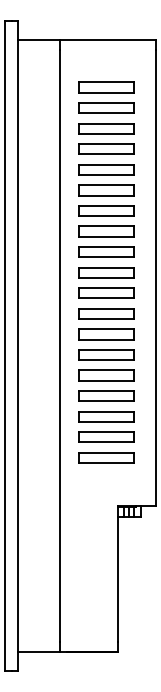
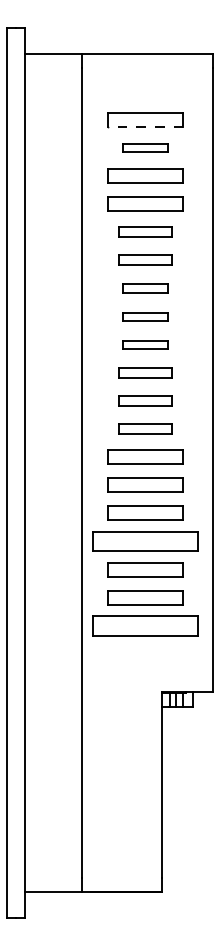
line: (106, 92) -> (145, 126), solid -> dashed
part: (106, 107) -> (145, 147), size x0.6
part: (106, 169) -> (145, 231), size x0.7
part: (106, 189) -> (145, 259), size x0.7
part: (106, 210) -> (145, 288), size x0.6
part: (106, 231) -> (145, 316), size x0.6
part: (106, 251) -> (145, 344), size x0.6
part: (106, 272) -> (145, 372), size x0.7
part: (106, 292) -> (145, 400), size x0.7
part: (106, 313) -> (145, 428), size x0.7
part: (106, 396) -> (145, 541), size x1.4
part: (106, 457) -> (145, 625), size x1.4

